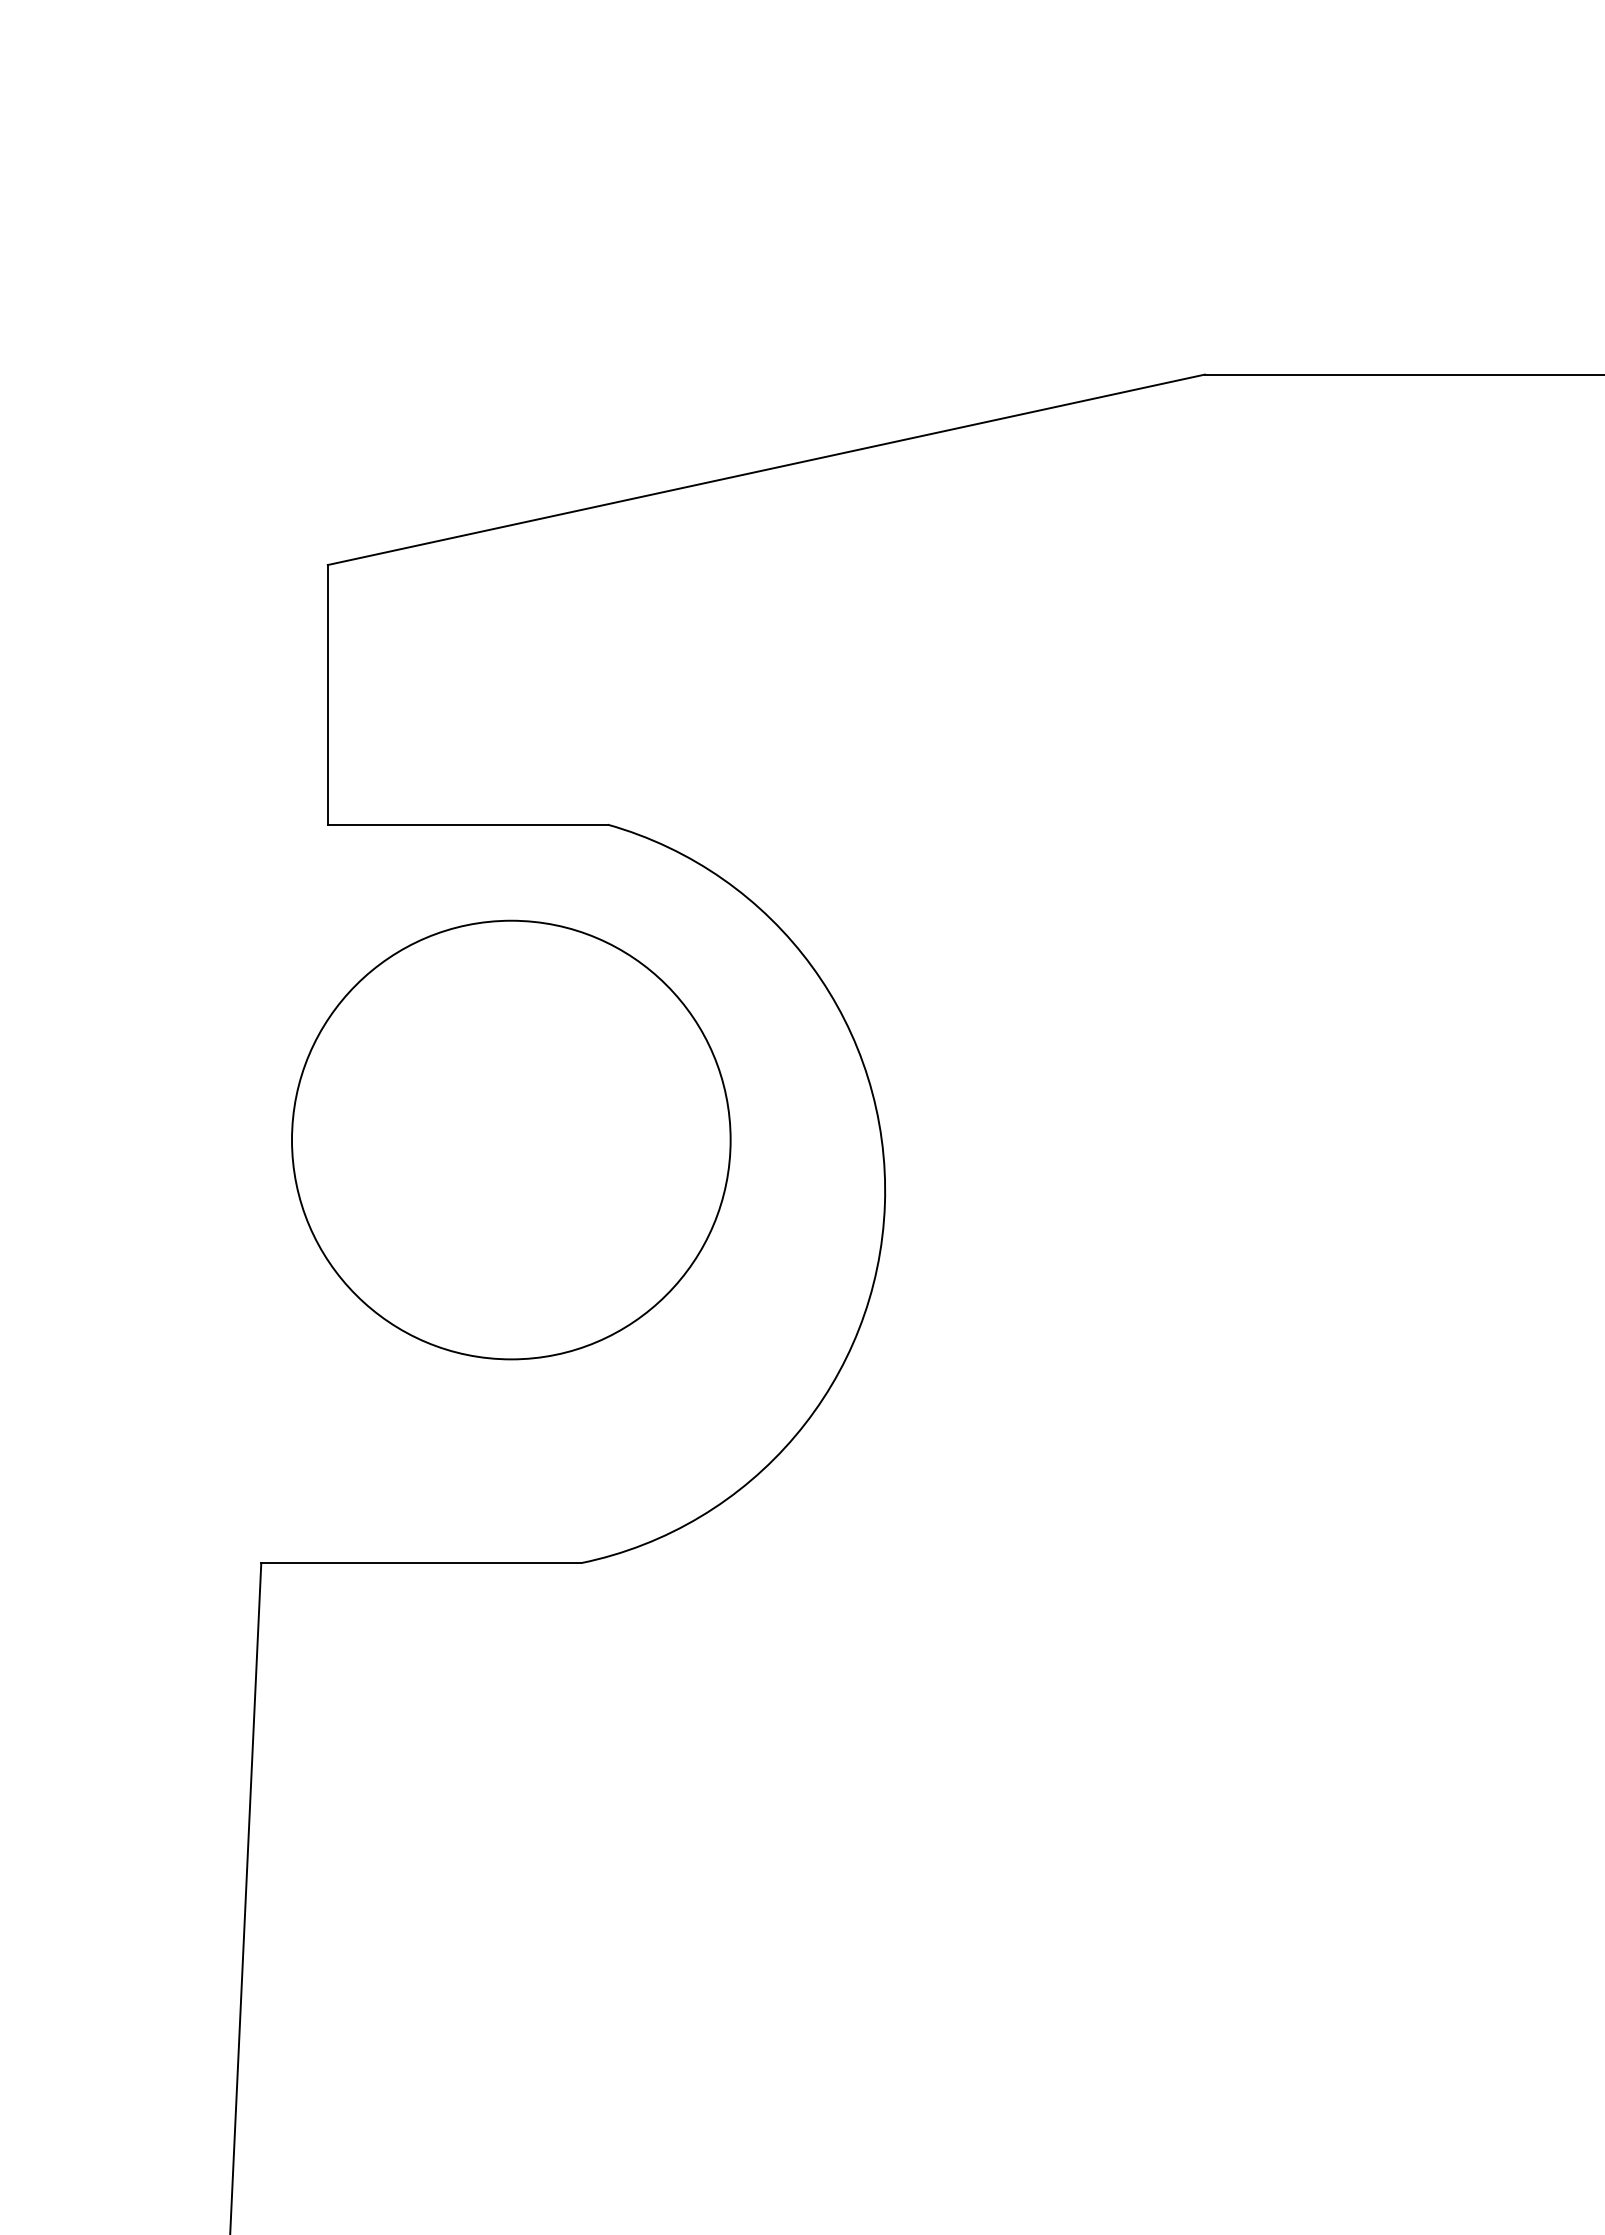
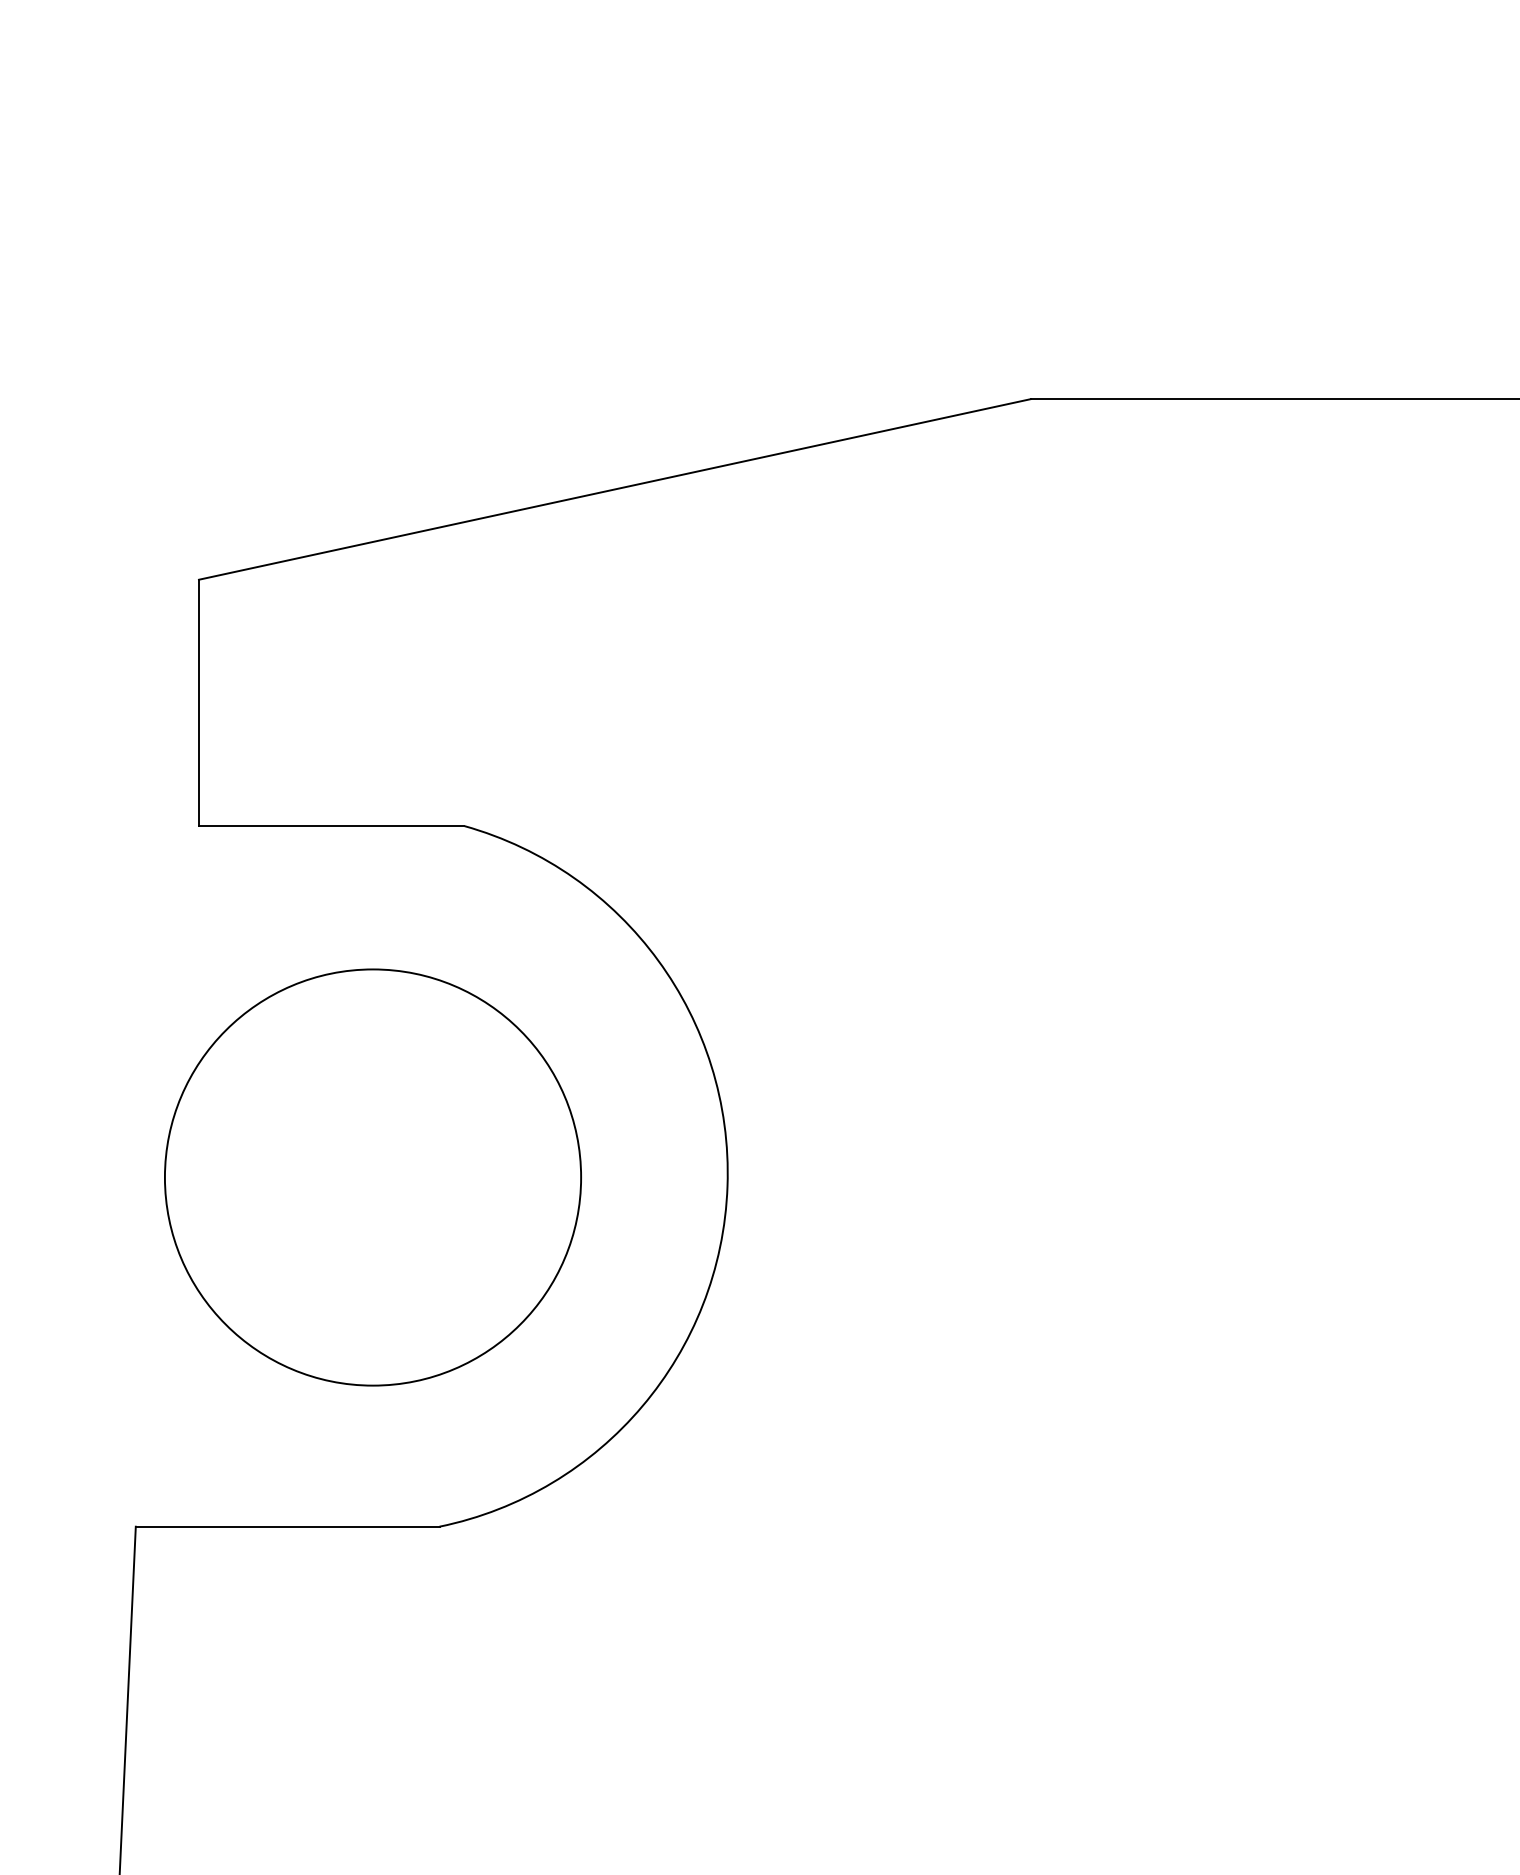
circle: (511, 1139) -> (373, 1176), moved

